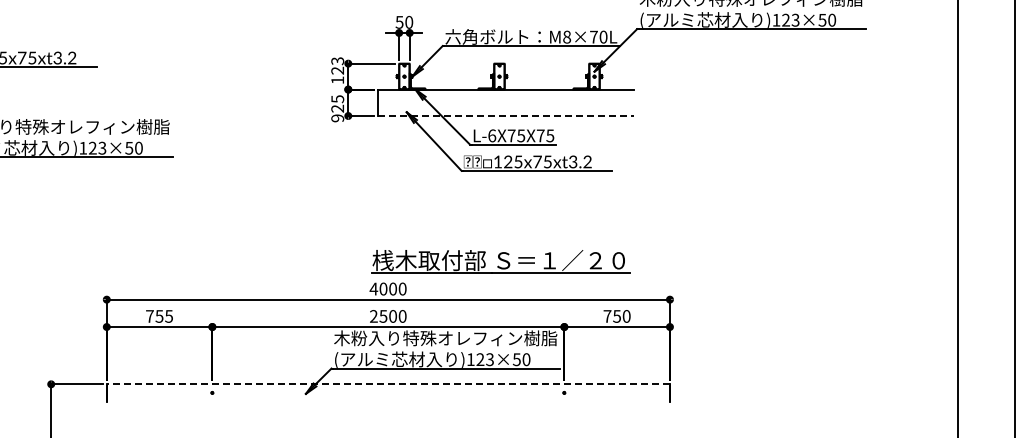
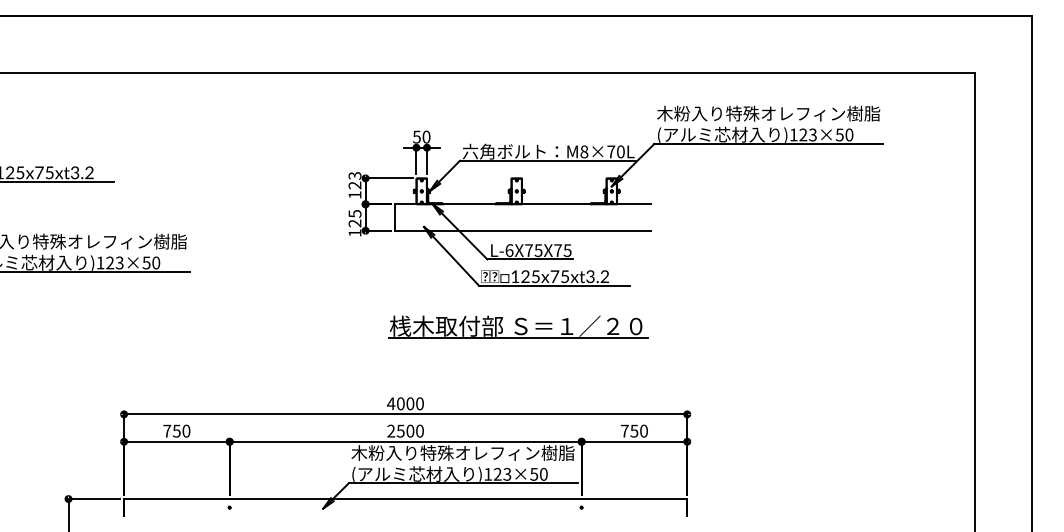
line: (506, 115) -> (523, 230), dashed -> solid
text: (337, 118) -> (354, 233), 925 -> 125
part: (501, 260) -> (518, 326), moved
text: (169, 315) -> (186, 430), 755 -> 750
line: (388, 384) -> (405, 499), dashed -> solid

